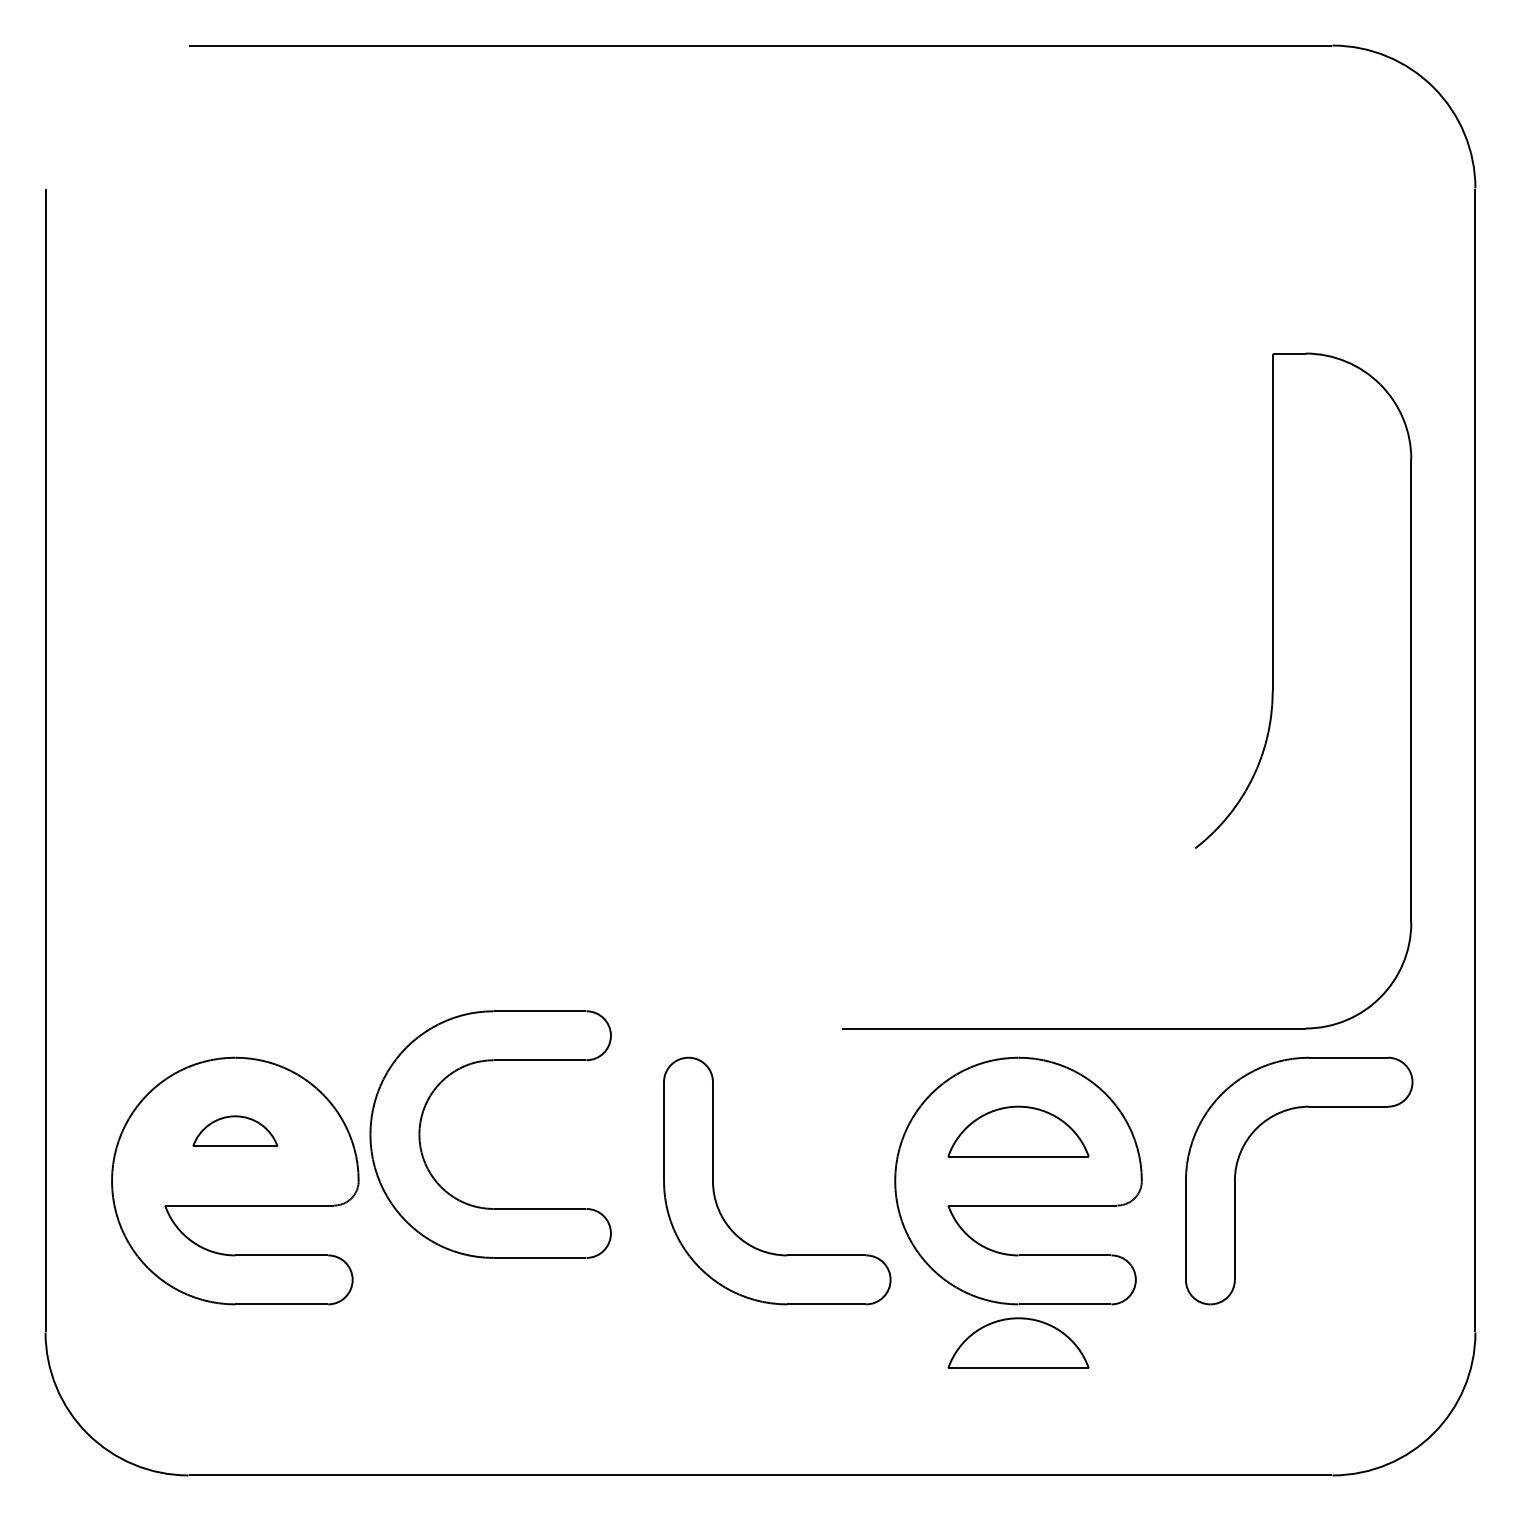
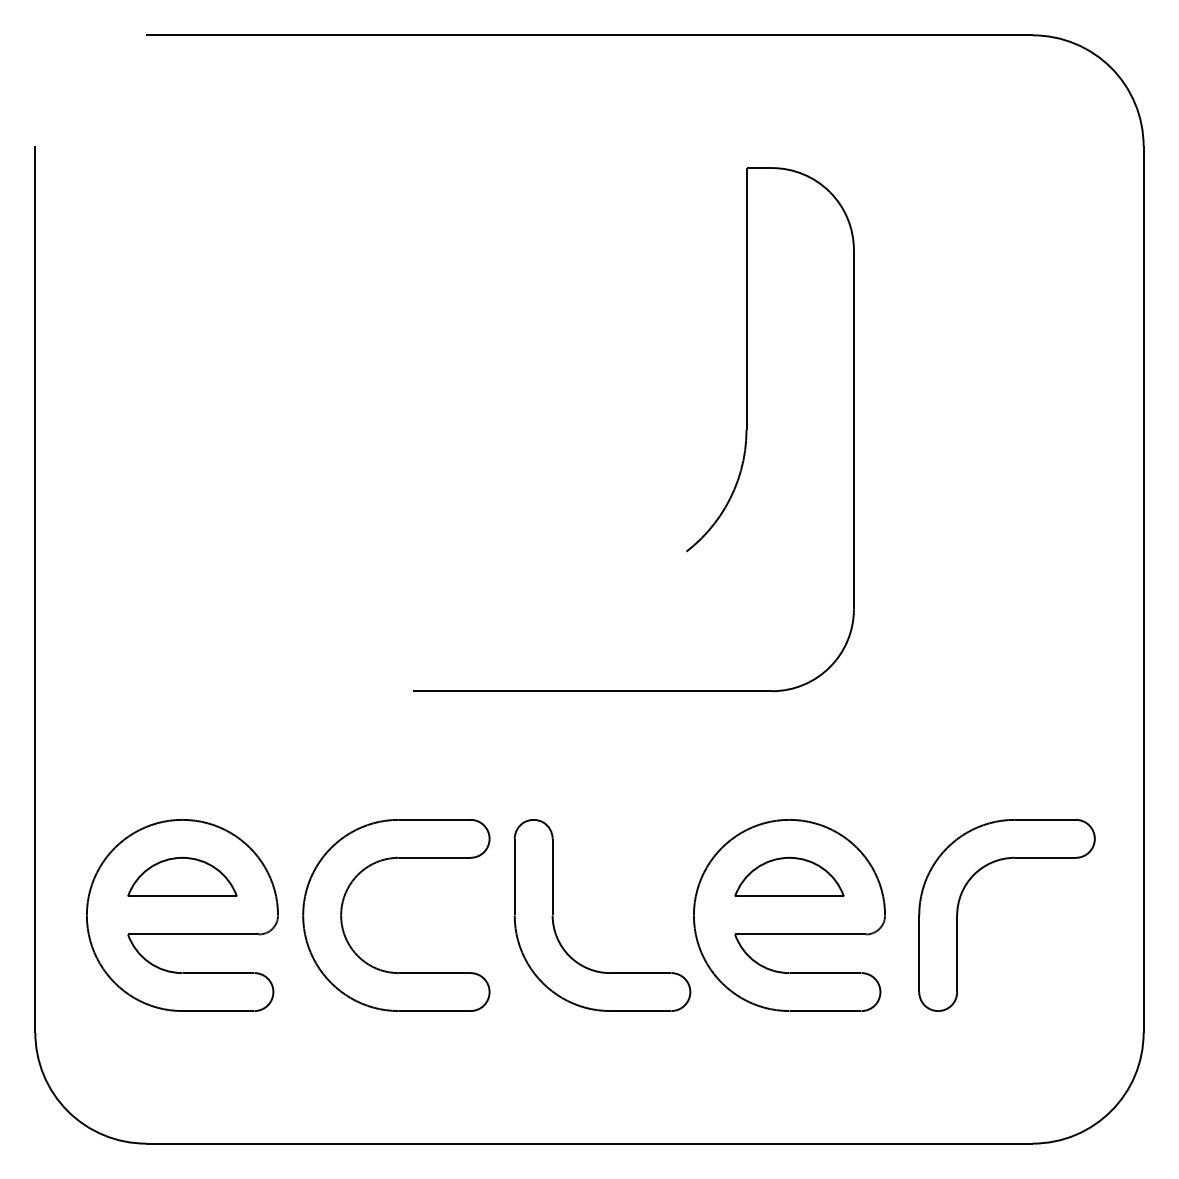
part: (1271, 690) -> (745, 429), moved
part: (235, 1130) -> (182, 876), size x1.67
part: (421, 1133) -> (342, 914), moved
part: (1018, 1342) -> (789, 1040), removed

